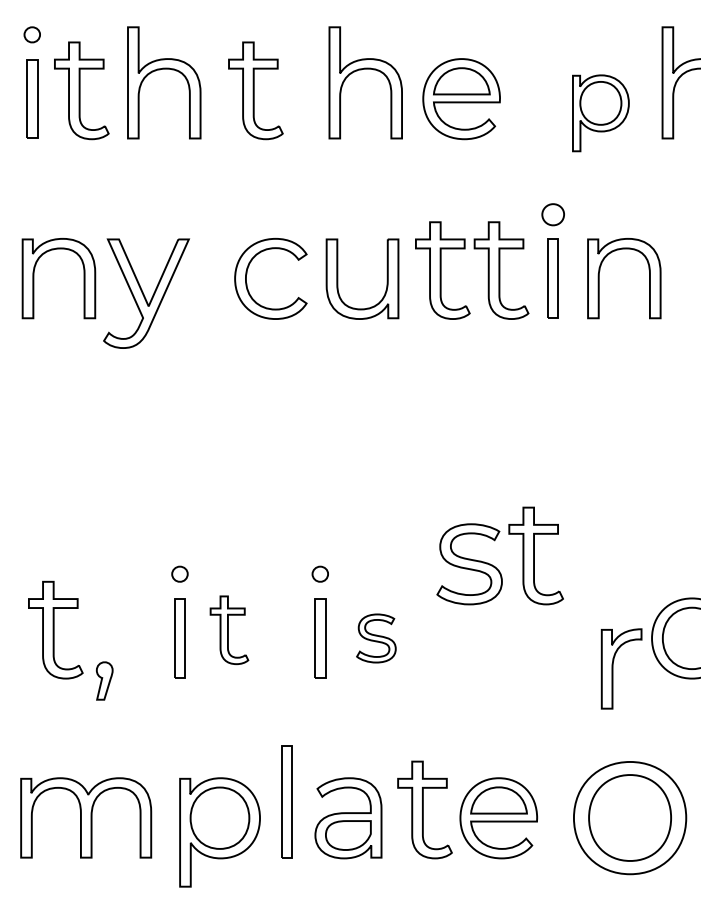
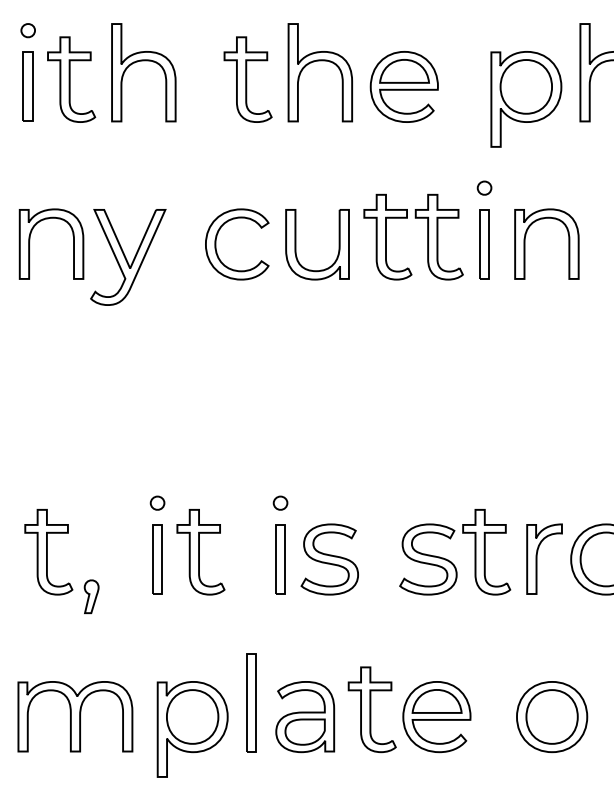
part: (255, 90) -> (247, 79), moved
part: (601, 113) -> (526, 99), size x1.43
part: (553, 213) -> (484, 187), size x0.71
part: (496, 566) -> (451, 561), moved
part: (228, 630) -> (200, 552), size x1.43
part: (376, 638) -> (329, 559), size x1.67
part: (613, 668) -> (537, 558), moved
part: (630, 818) -> (552, 717), size x0.71

